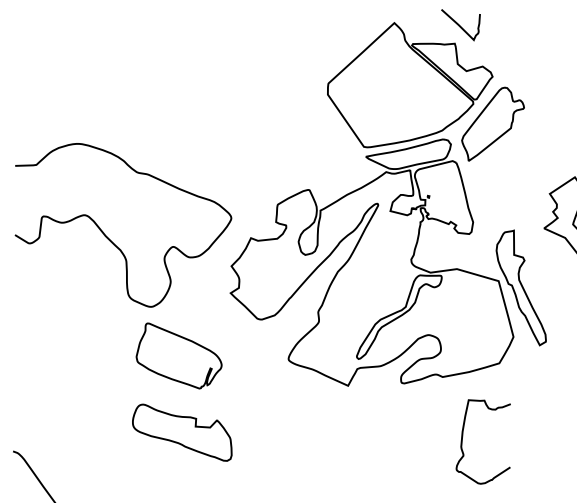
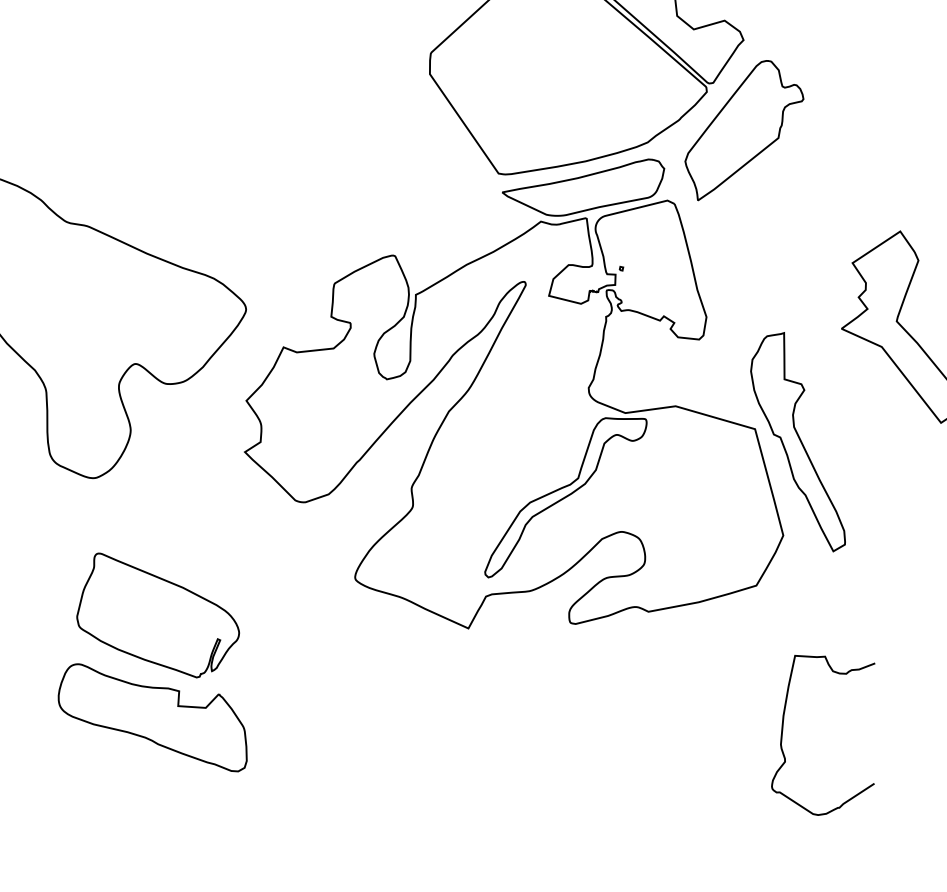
part: (178, 355) -> (156, 614), moved
curve: (463, 436) -> (785, 724), moved

